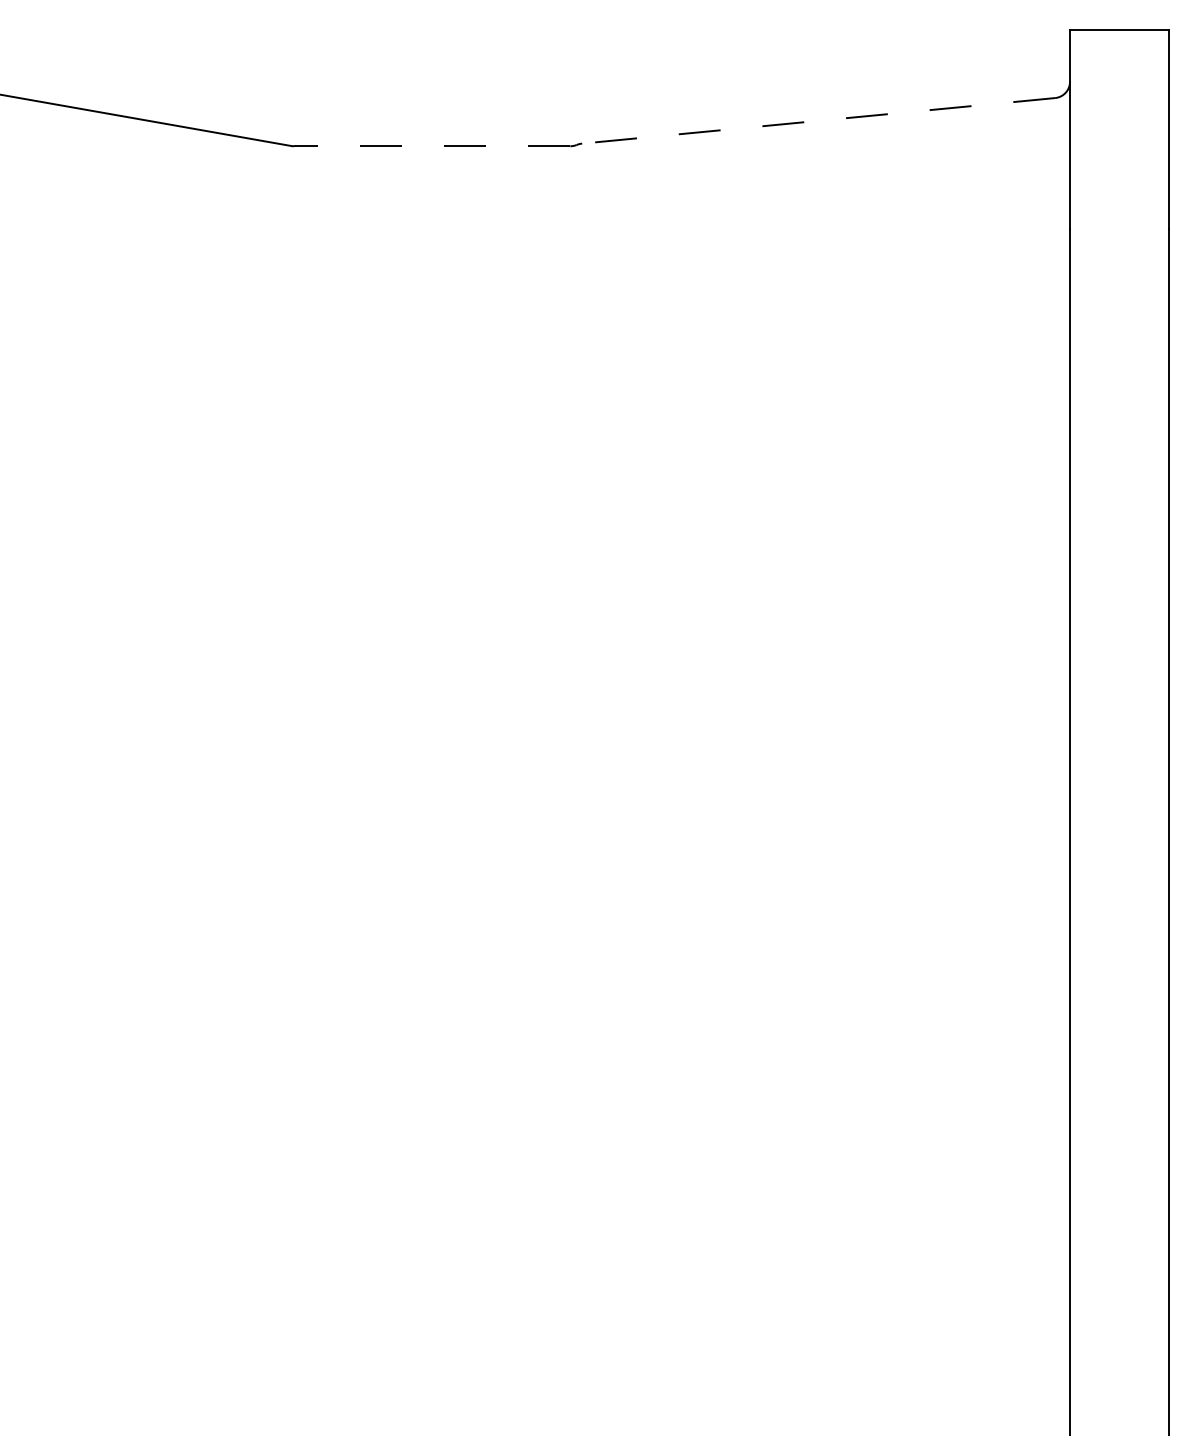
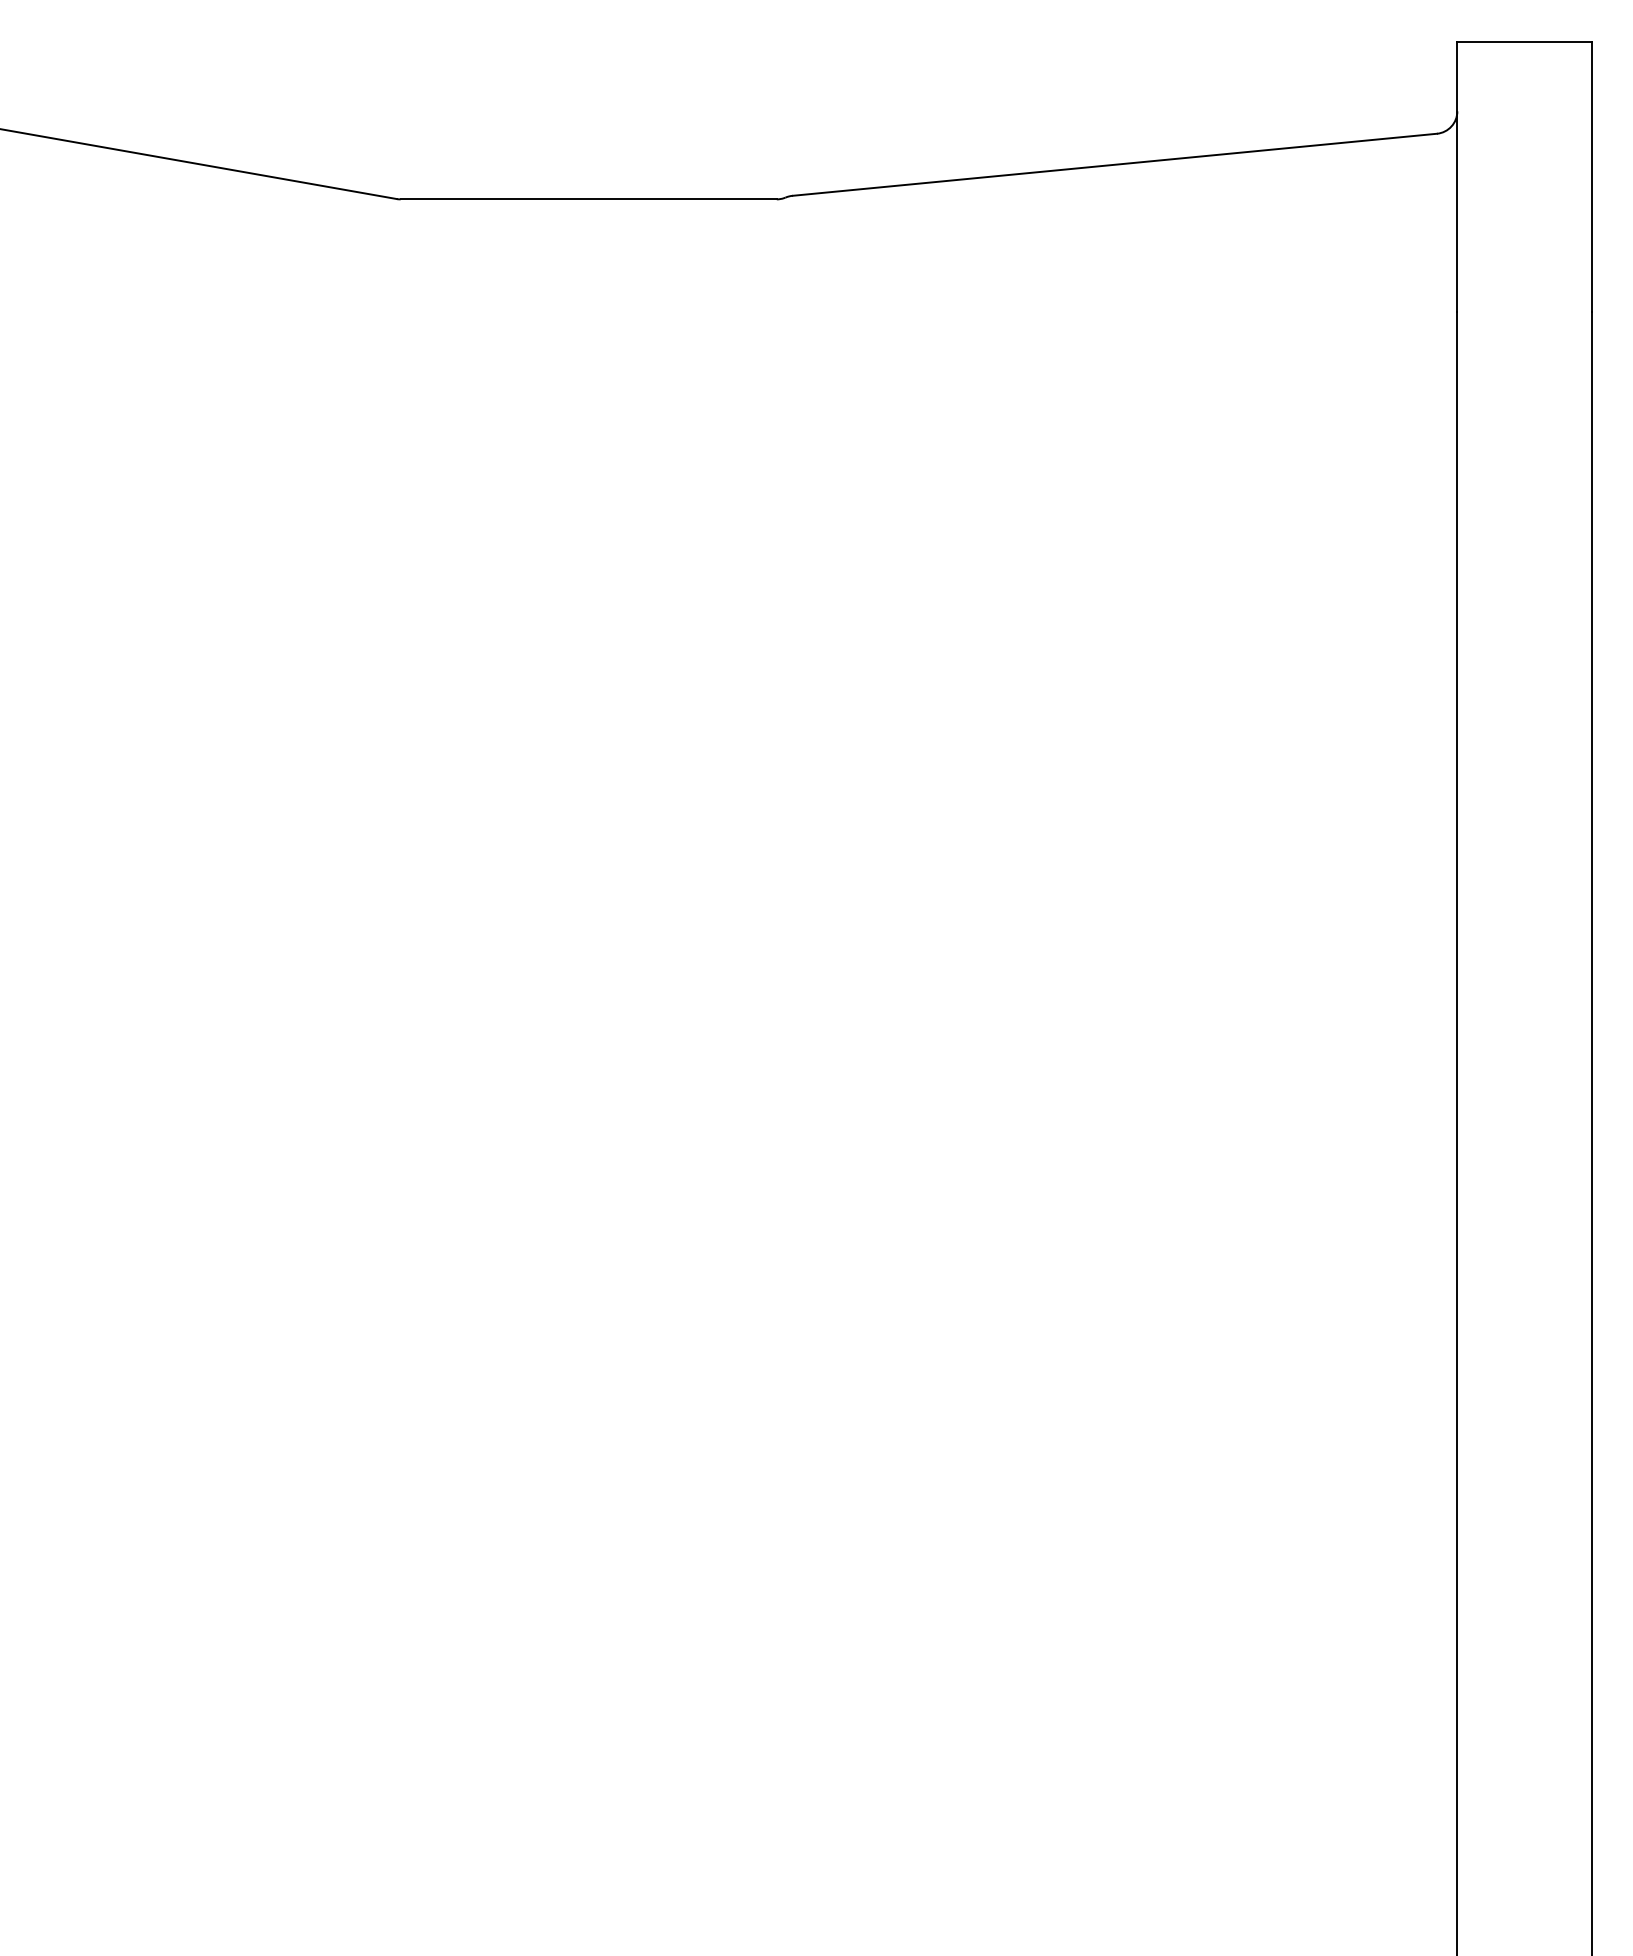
line: (818, 120) -> (1114, 164), dashed -> solid
line: (432, 146) -> (588, 199), dashed -> solid

